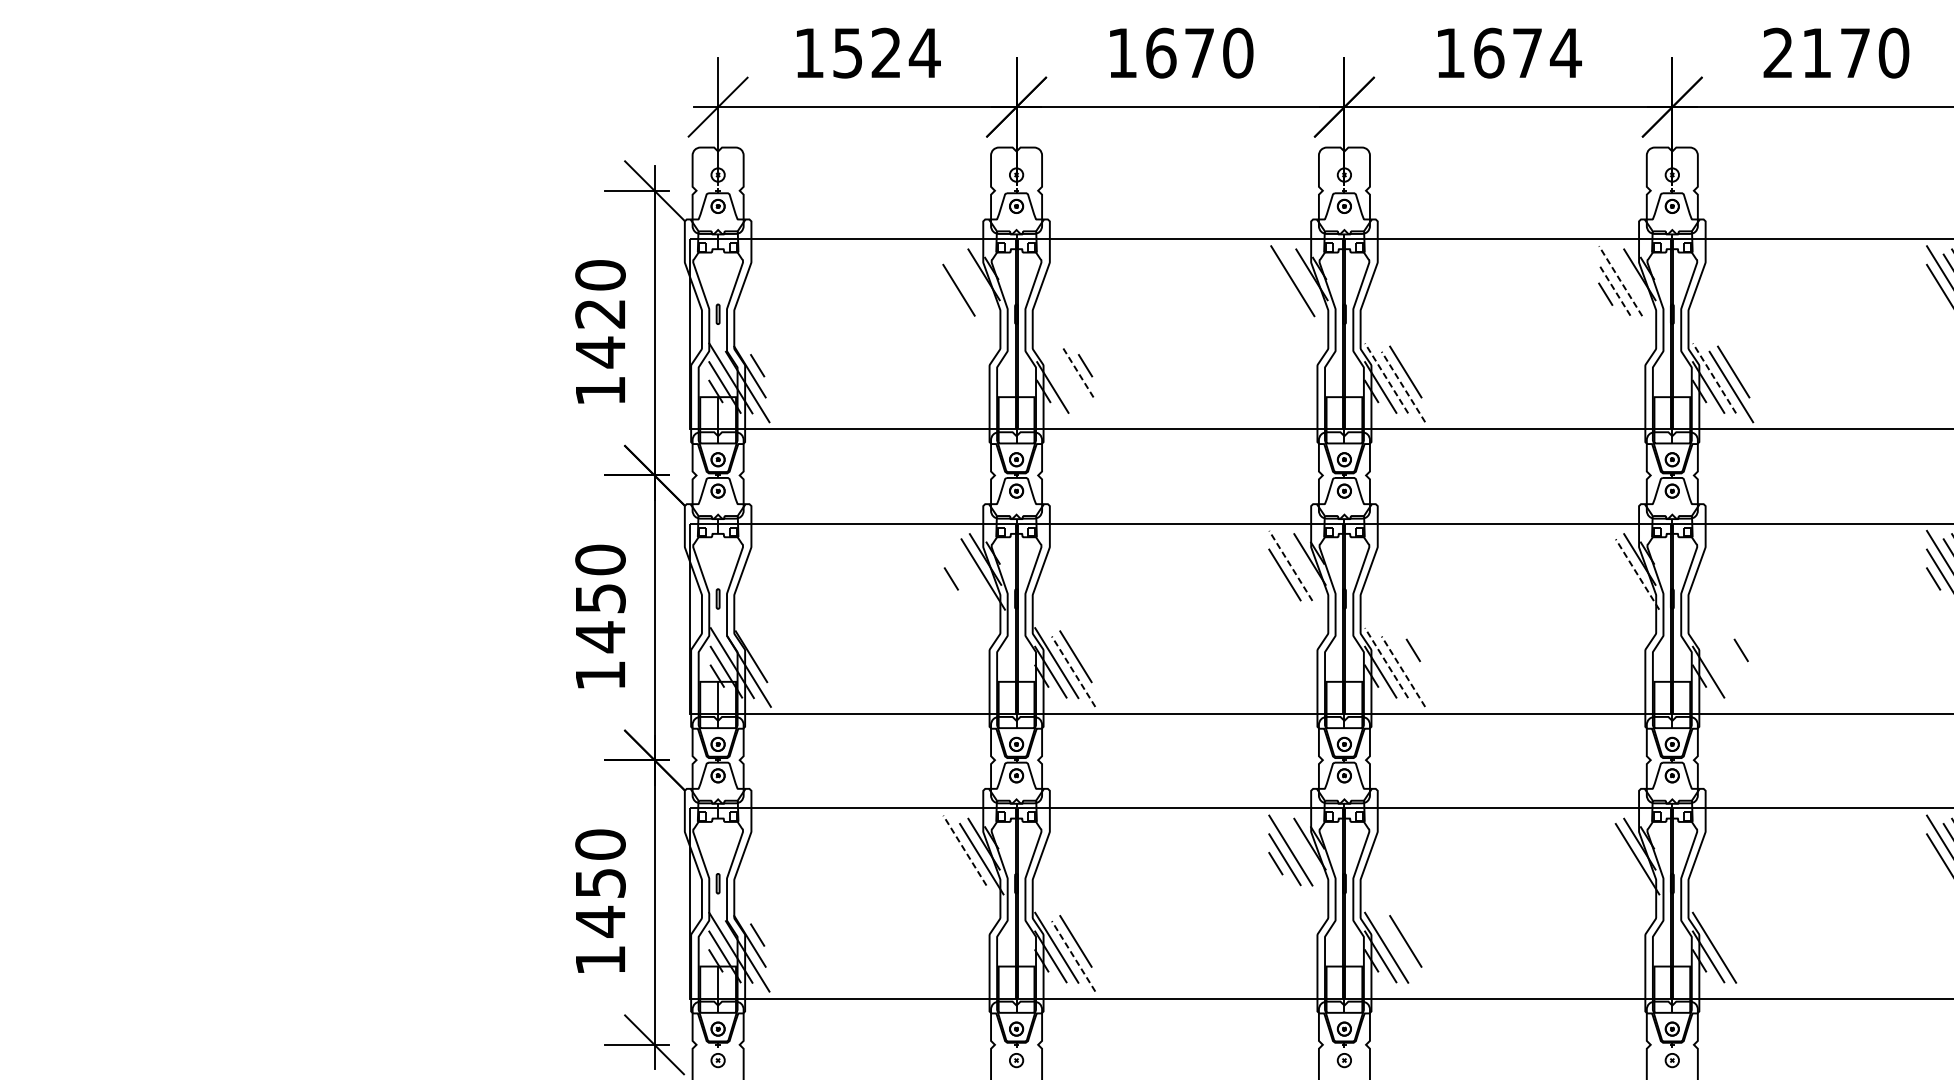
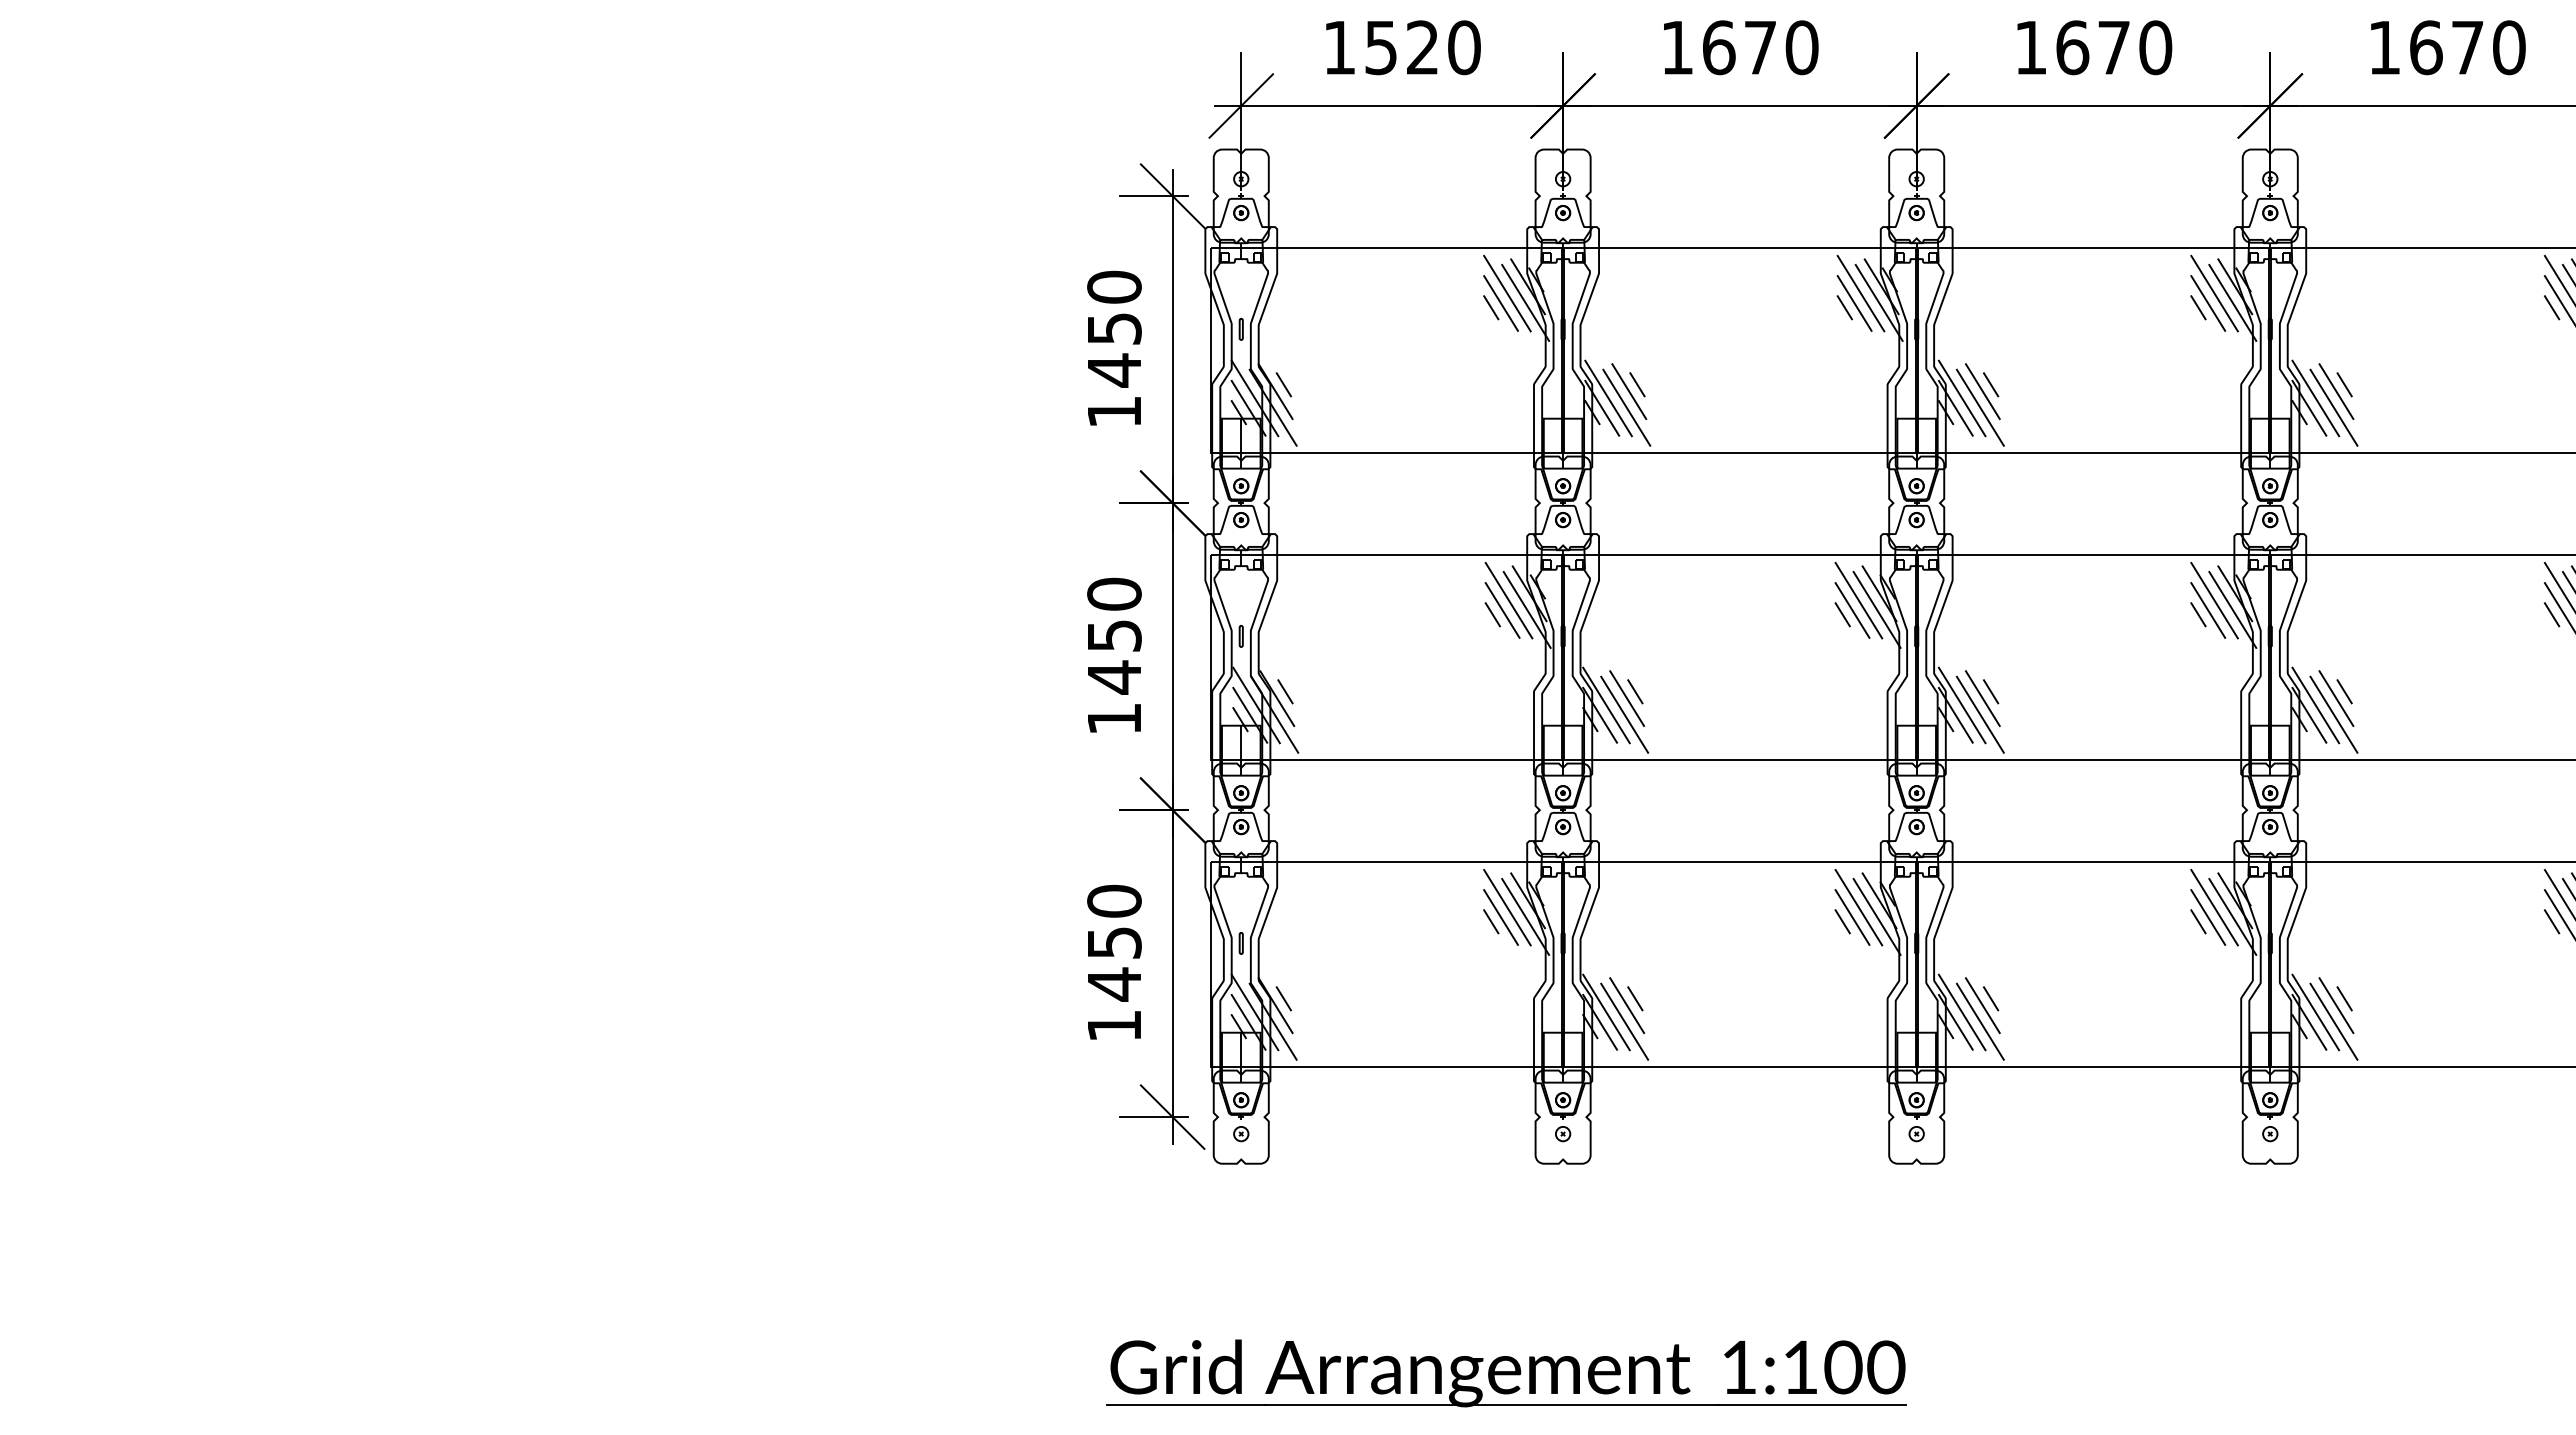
text: (925, 52) -> (1464, 47), 1524 -> 1520
text: (1565, 52) -> (2155, 47), 1674 -> 1670
text: (1797, 52) -> (2405, 47), 2170 -> 1670
line: (965, 281) -> (1507, 293), added
line: (1620, 281) -> (2214, 293), dashed -> solid
line: (981, 289) -> (1525, 302), added
line: (1309, 289) -> (1878, 302), added
line: (1637, 289) -> (2232, 302), added
line: (1286, 290) -> (1854, 303), added
line: (1614, 290) -> (2207, 303), dashed -> solid
line: (950, 294) -> (1491, 307), added
line: (1277, 294) -> (1844, 307), added
line: (1933, 294) -> (2551, 307), added
text: (600, 313) -> (1114, 328), 1420 -> 1450
line: (1412, 365) -> (1990, 384), added
line: (1741, 365) -> (2344, 384), added
line: (1078, 371) -> (1629, 391), dashed -> solid
line: (1058, 378) -> (1608, 398), added
line: (1385, 378) -> (1961, 398), dashed -> solid
line: (1714, 378) -> (2315, 398), dashed -> solid
line: (1075, 386) -> (1626, 407), added
line: (1403, 386) -> (1980, 407), dashed -> solid
line: (965, 565) -> (1508, 600), added
line: (1290, 565) -> (1858, 600), dashed -> solid
line: (1620, 565) -> (2214, 600), added
line: (1307, 574) -> (1876, 609), added
line: (1637, 574) -> (2232, 609), dashed -> solid
line: (960, 575) -> (1502, 610), added
line: (1615, 575) -> (2208, 610), added
line: (1275, 578) -> (1842, 614), added
line: (1605, 578) -> (2198, 614), added
line: (759, 650) -> (1285, 691), added
line: (1083, 650) -> (1635, 691), added
line: (1405, 656) -> (1982, 698), added
line: (1733, 656) -> (2336, 698), added
line: (1385, 663) -> (1961, 705), dashed -> solid
line: (1714, 663) -> (2315, 705), added
line: (1073, 671) -> (1624, 714), dashed -> solid
line: (1403, 671) -> (1980, 714), dashed -> solid
line: (1730, 671) -> (2333, 714), added
line: (965, 850) -> (1507, 907), dashed -> solid
line: (1620, 850) -> (2214, 907), added
line: (1307, 858) -> (1876, 916), added
line: (958, 859) -> (1500, 917), added
line: (1615, 859) -> (2208, 917), added
line: (950, 863) -> (1491, 921), added
line: (1605, 863) -> (2198, 921), added
line: (1933, 863) -> (2551, 921), added
line: (1083, 934) -> (1635, 998), added
line: (1412, 934) -> (1990, 998), added
line: (1741, 934) -> (2344, 998), added
line: (1733, 941) -> (2336, 1005), added
line: (1073, 956) -> (1624, 1021), dashed -> solid
line: (1402, 956) -> (1979, 1021), added
line: (1730, 956) -> (2333, 1021), added

